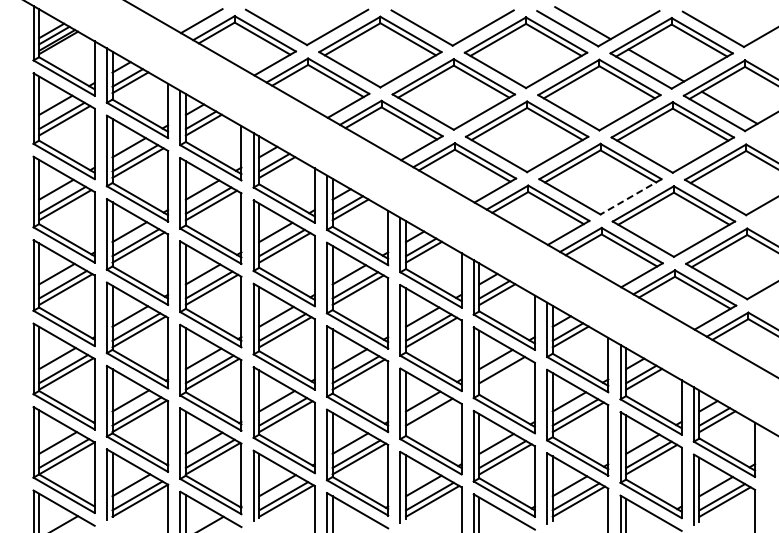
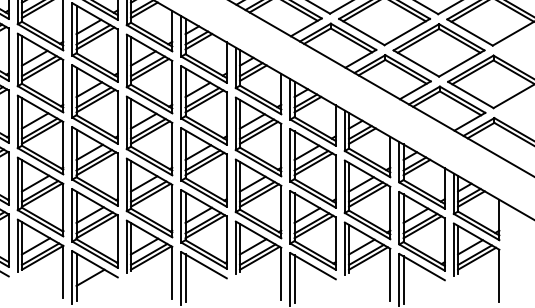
line: (630, 197) -> (406, 32), dashed -> solid
line: (504, 374) -> (313, 164), added
line: (432, 416) -> (259, 195), added

